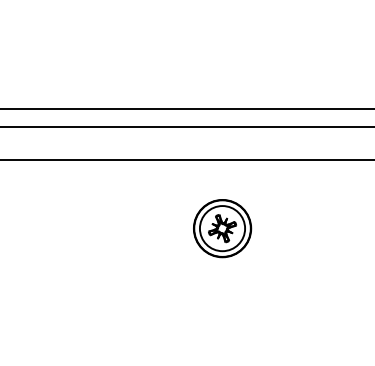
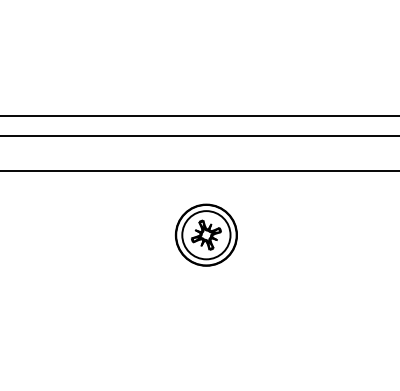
part: (221, 227) -> (205, 234), moved

